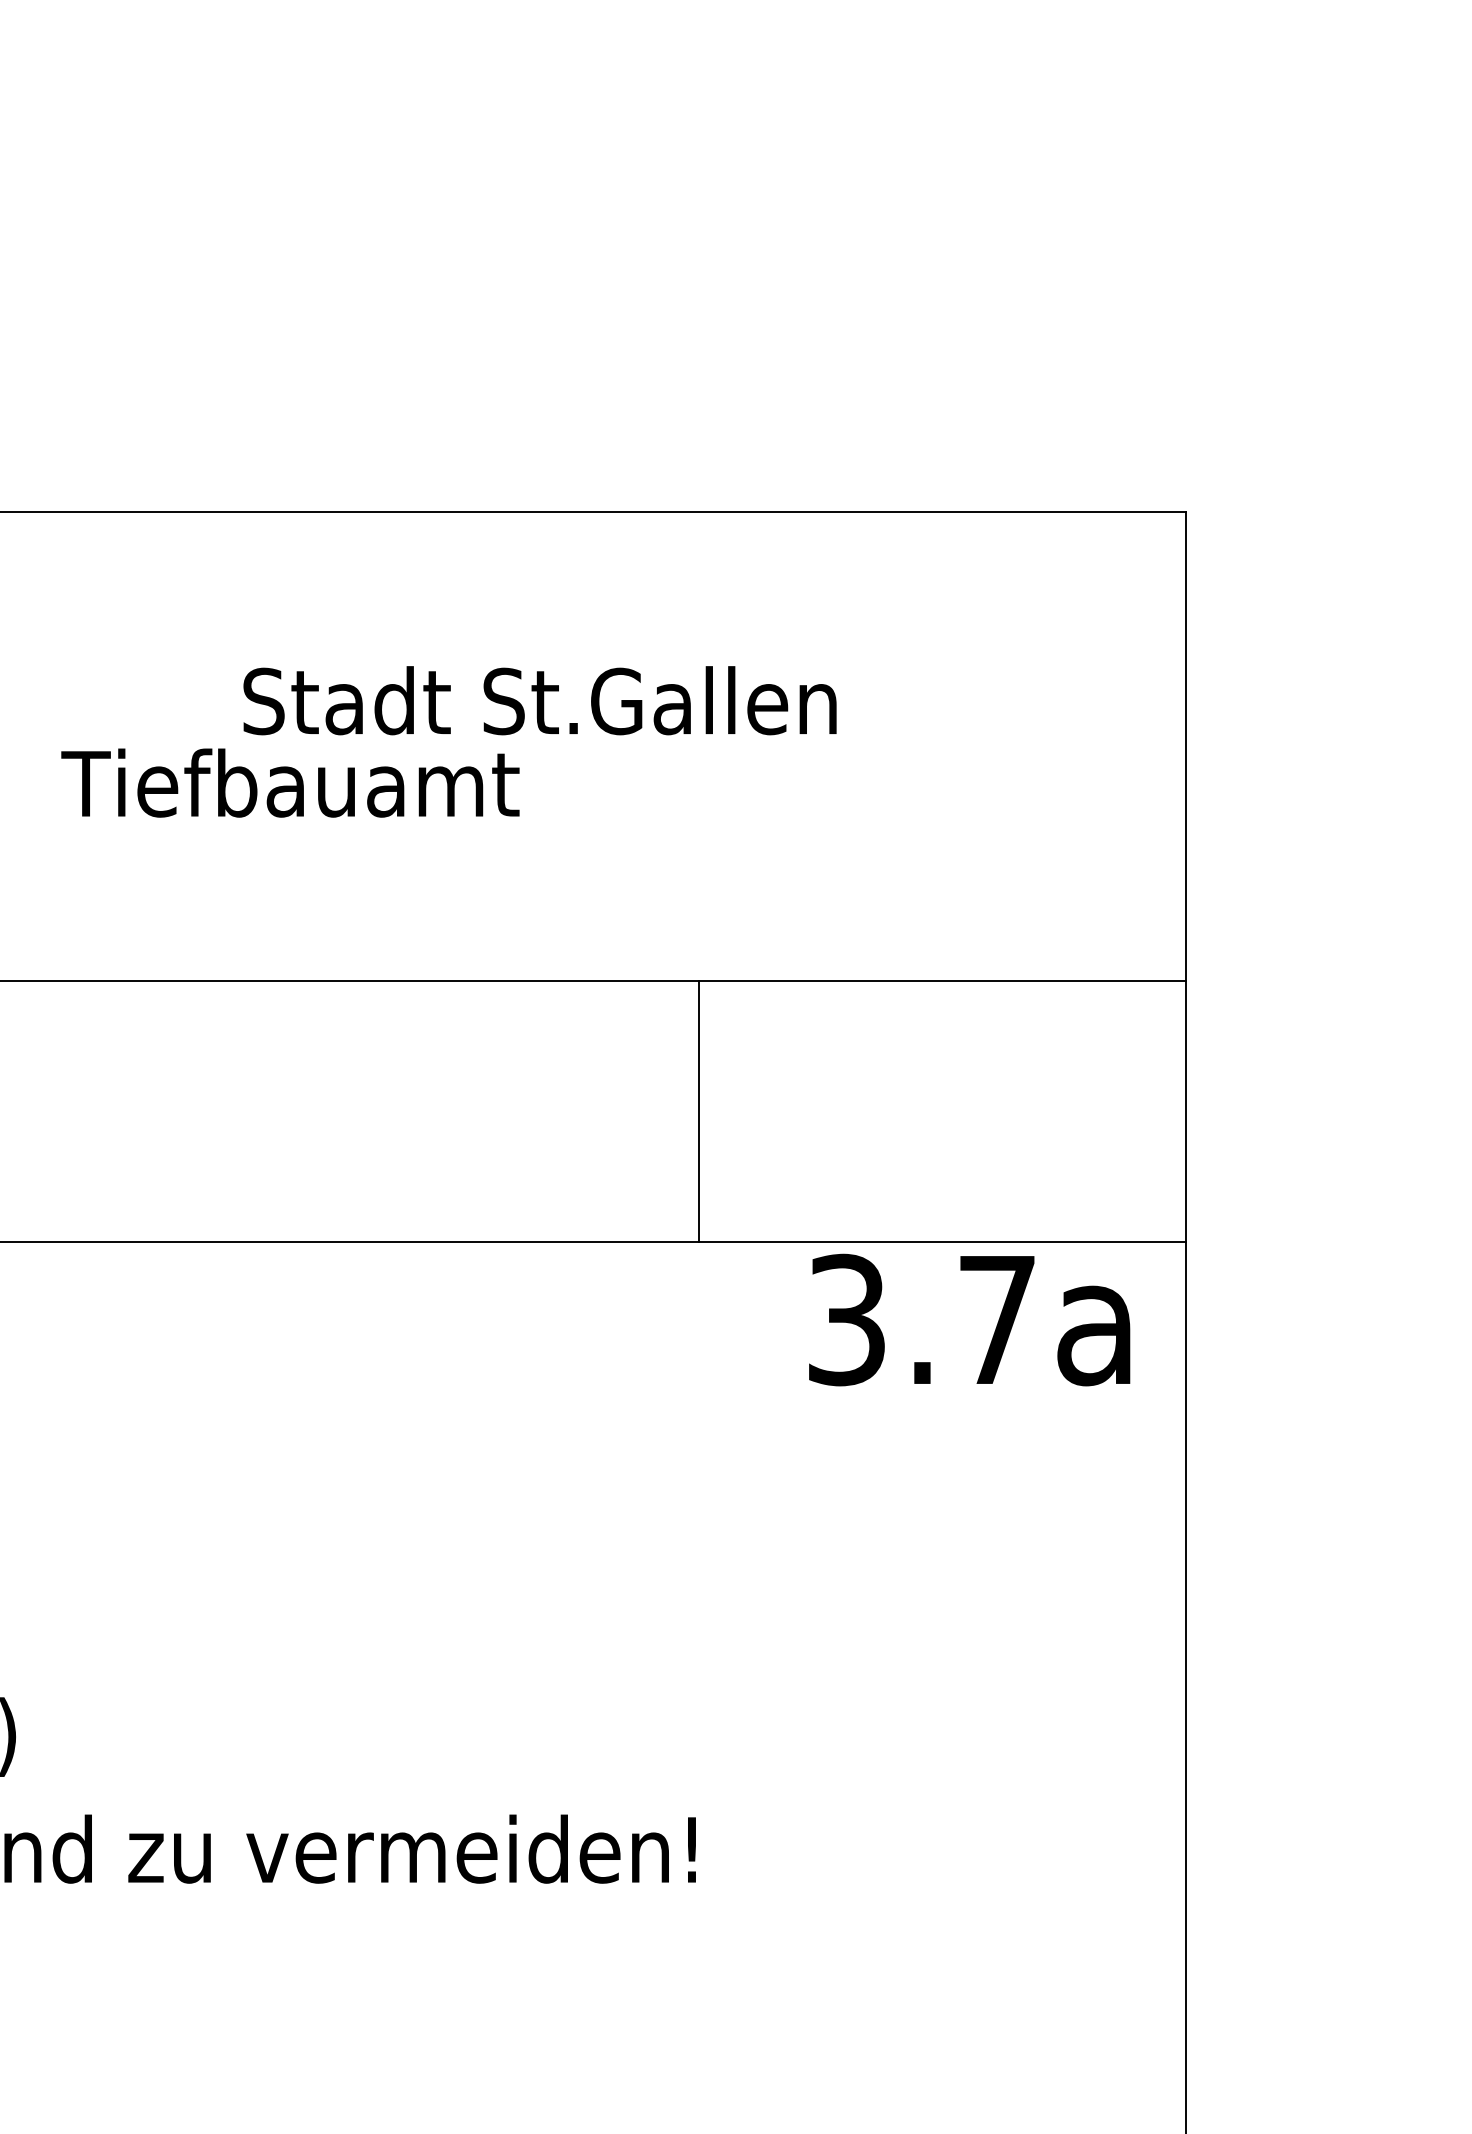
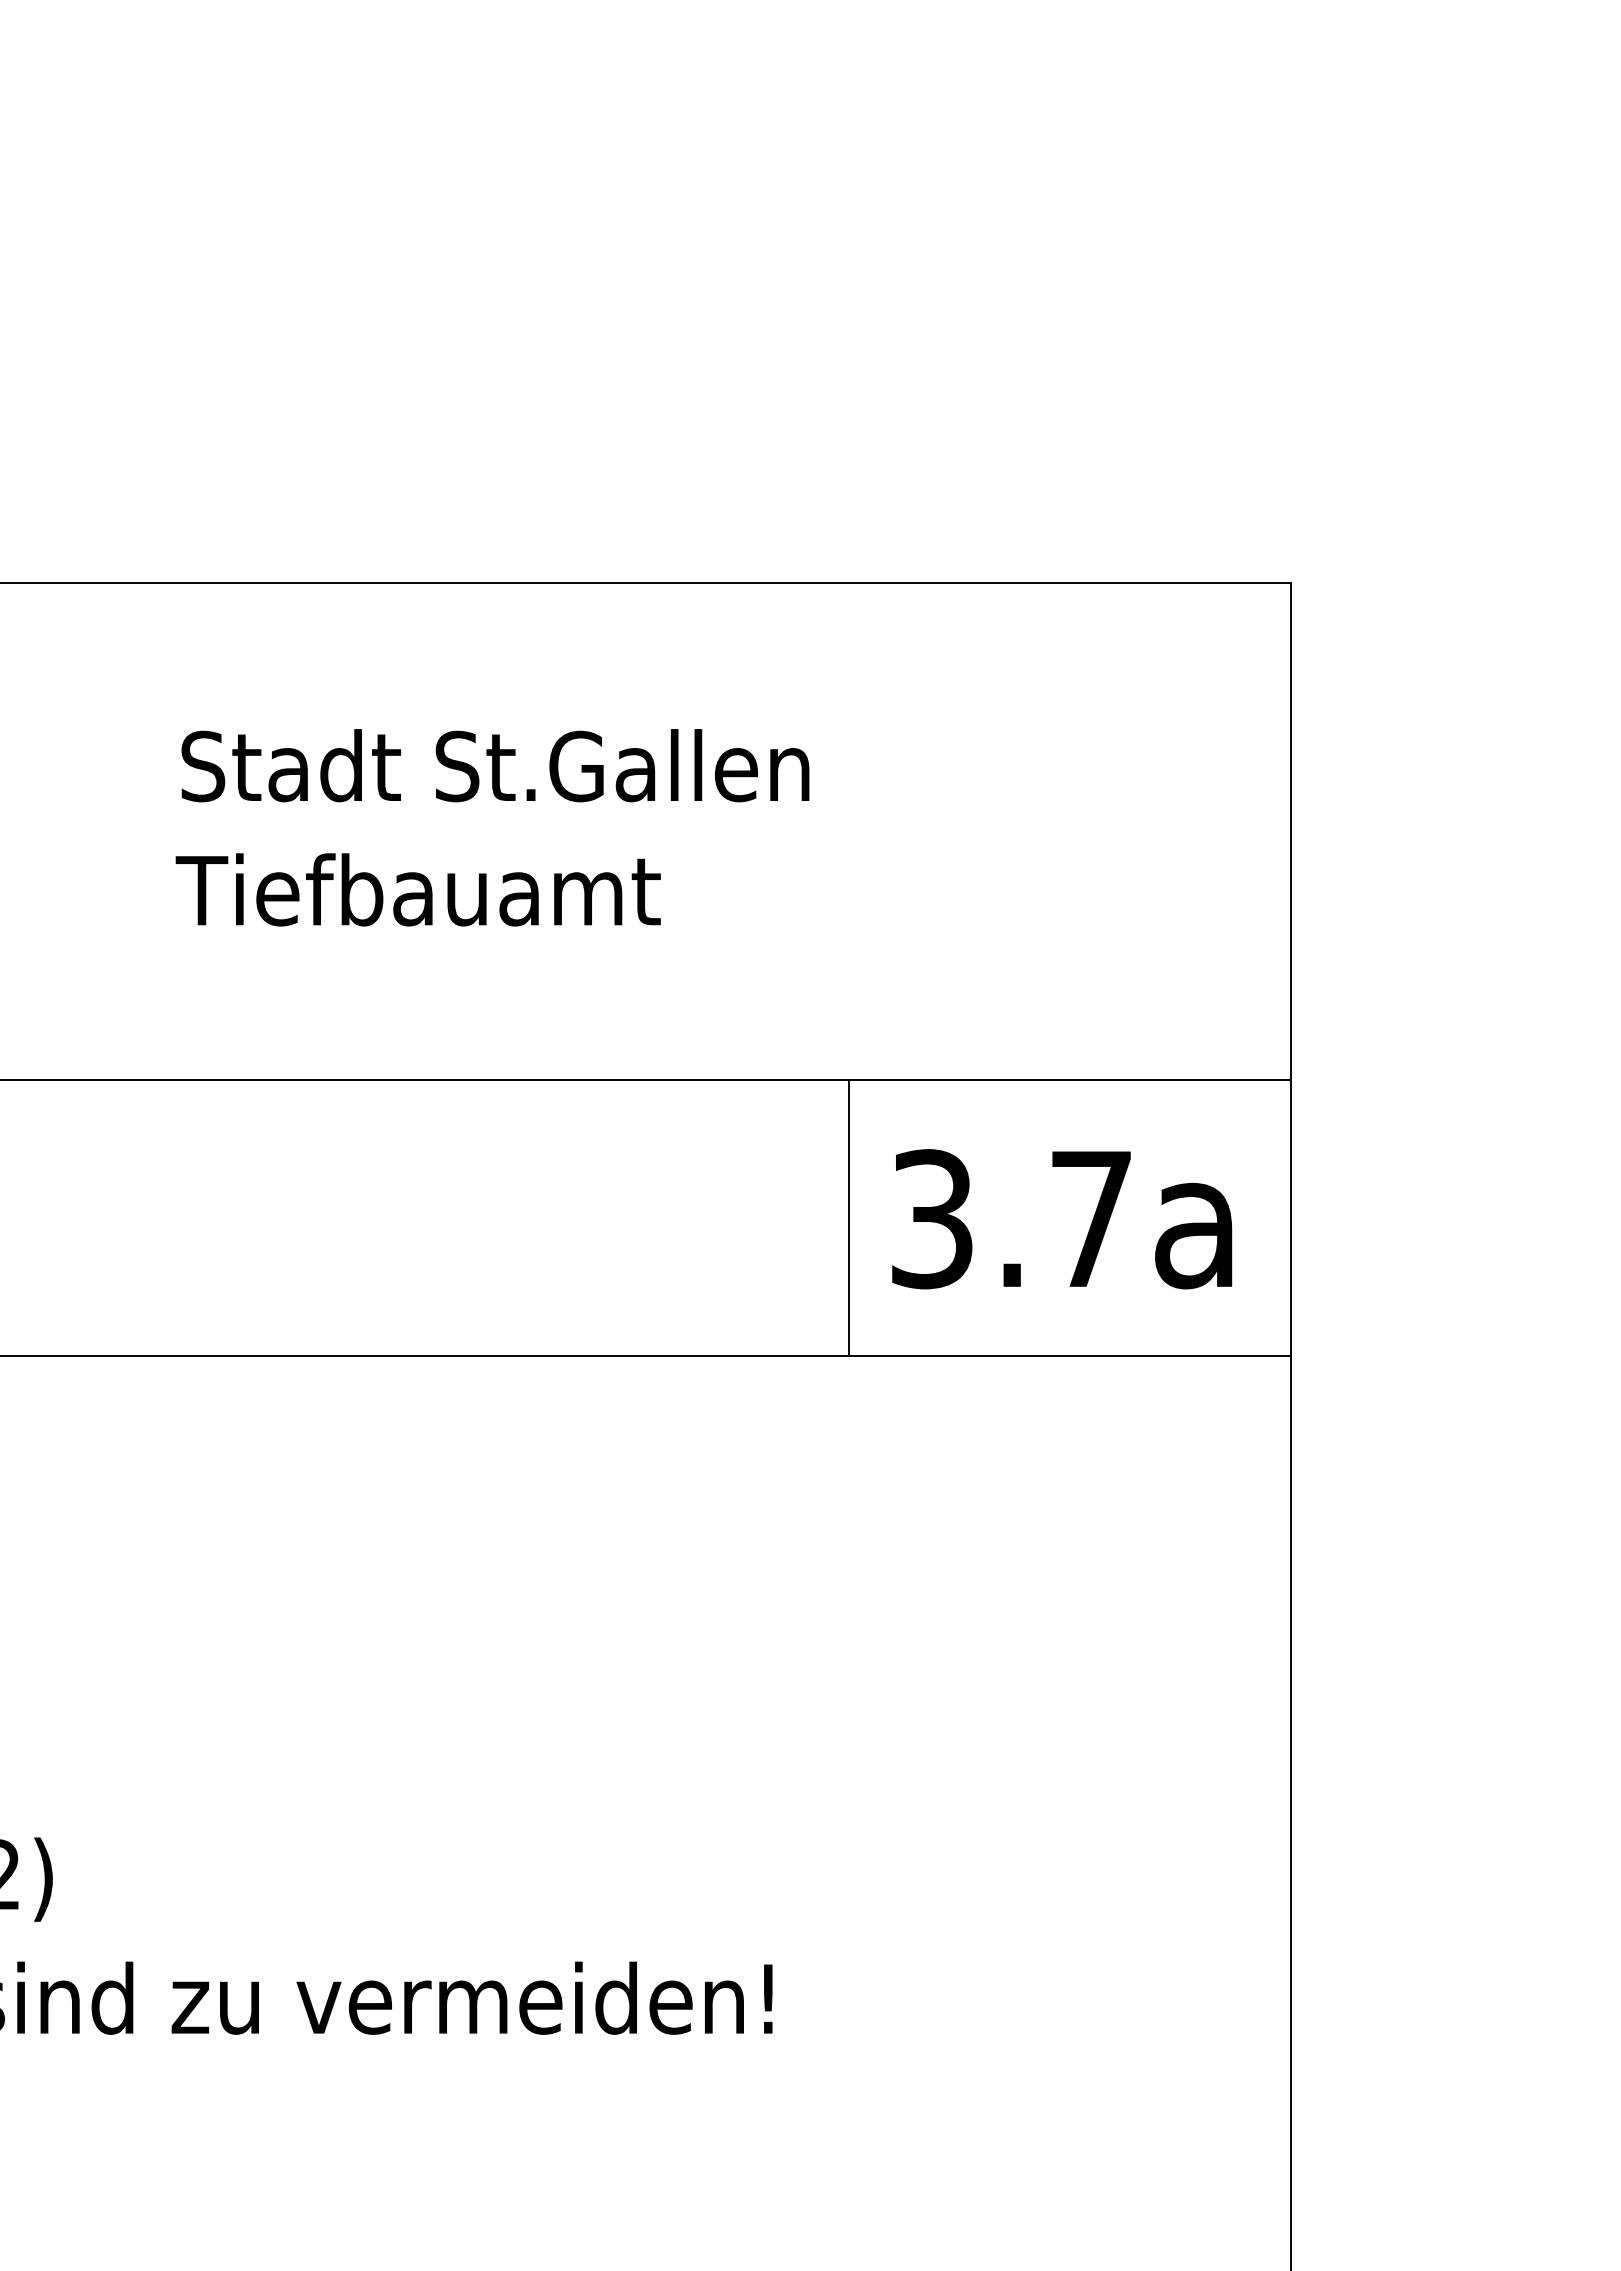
text: (540, 700) -> (495, 765), moved
text: (289, 782) -> (417, 889), moved
line: (699, 1111) -> (849, 1217), moved
text: (969, 1320) -> (1062, 1219), moved

